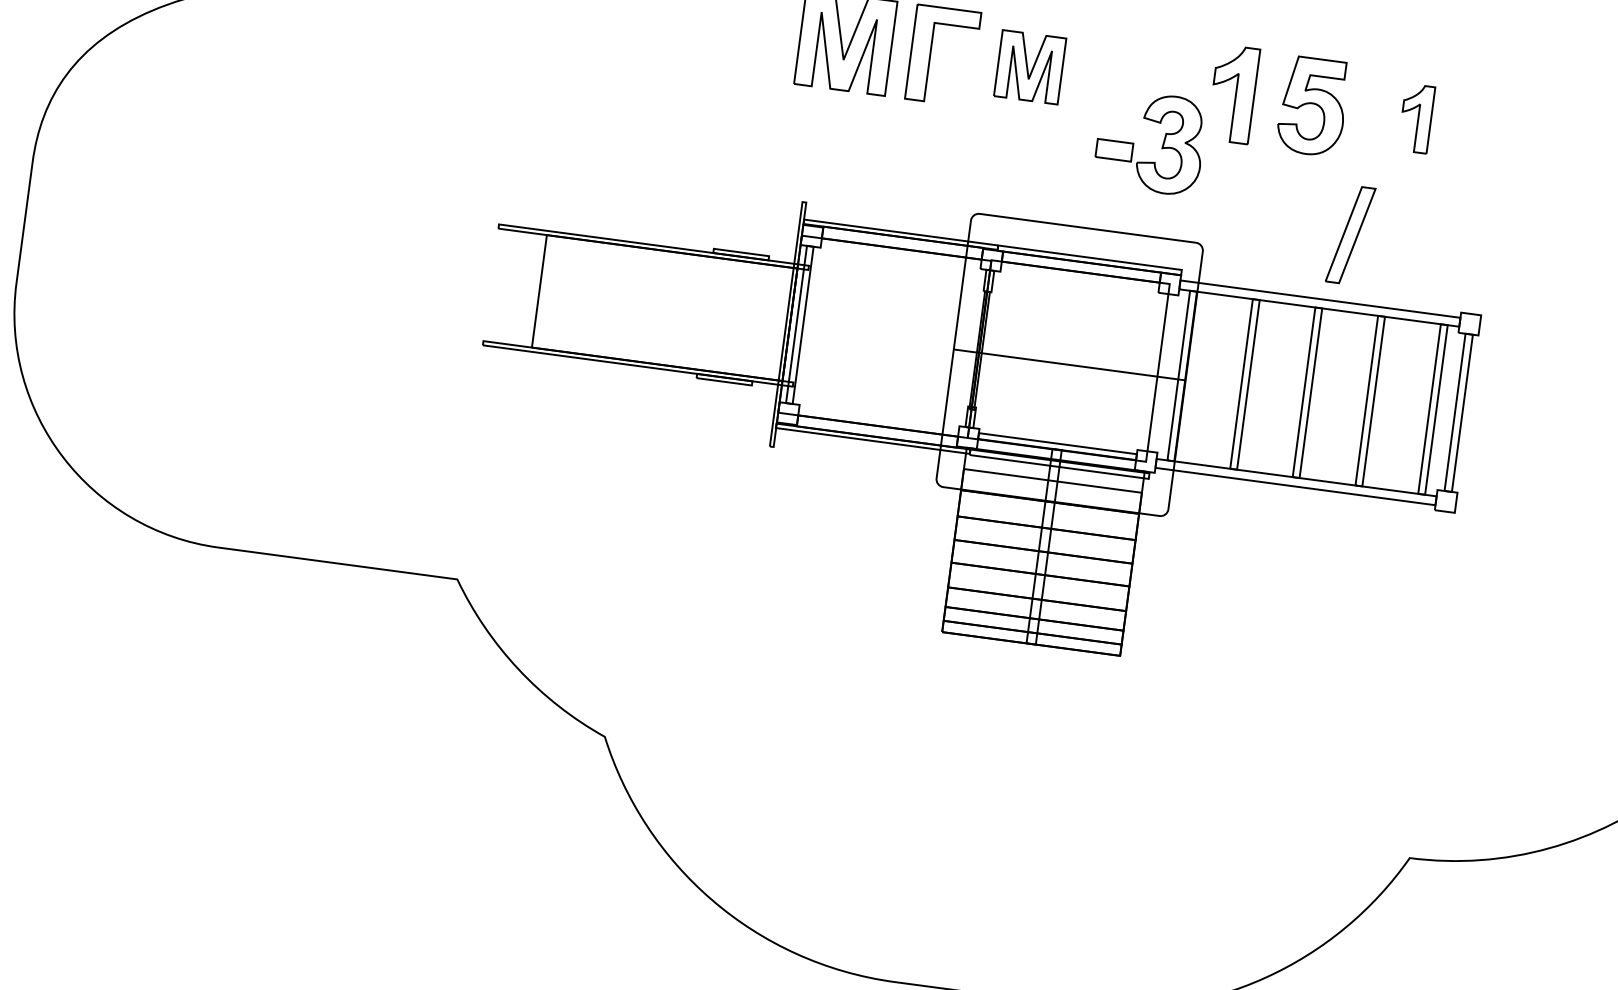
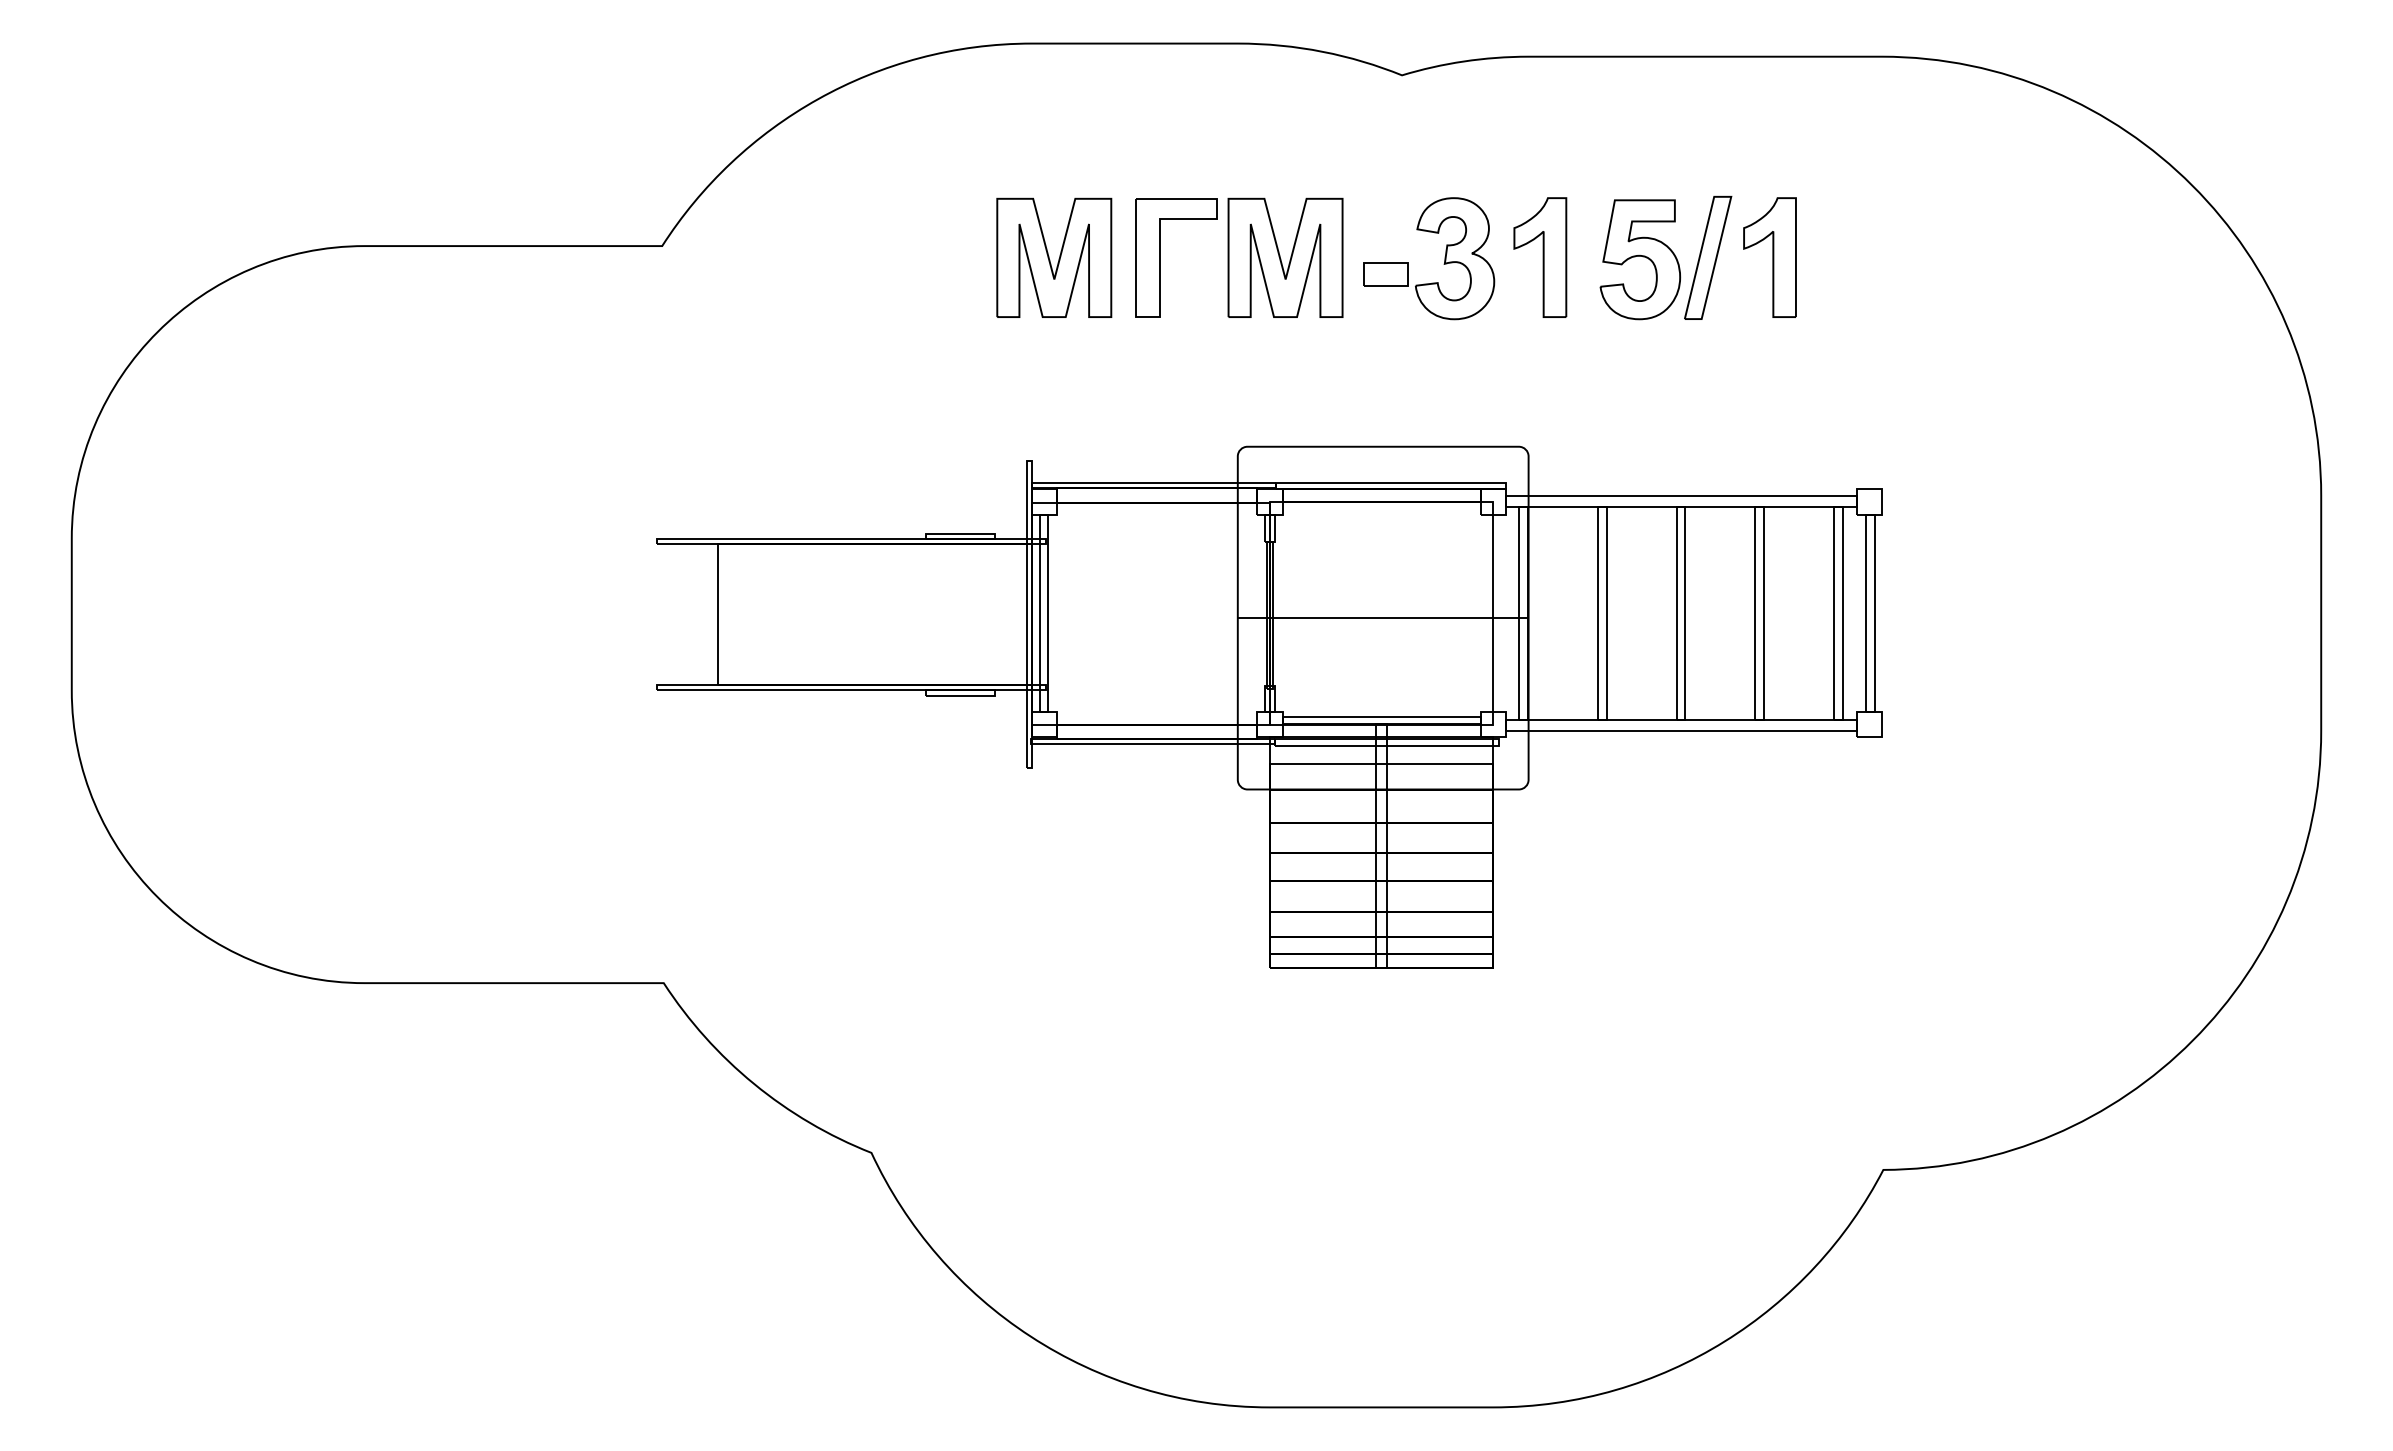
part: (1030, 67) -> (1285, 257), size x1.43
part: (1416, 118) -> (1769, 257), size x1.43
part: (1162, 143) -> (1444, 258), moved
part: (1351, 234) -> (1708, 257), moved

